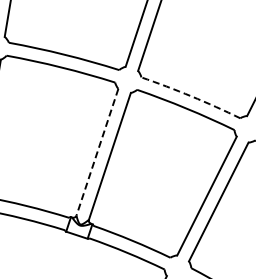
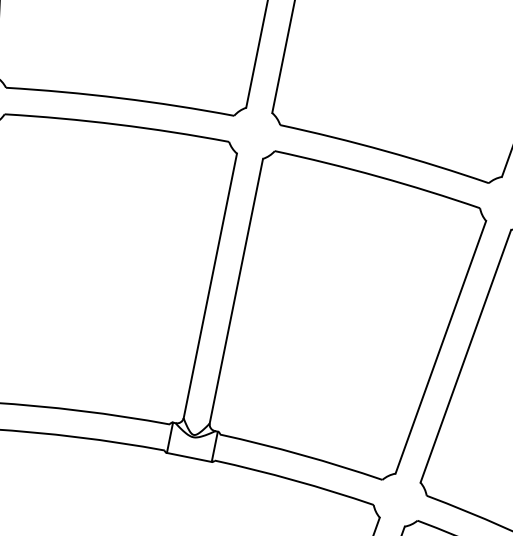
arc: (191, 96) -> (385, 151), dashed -> solid
line: (97, 152) -> (210, 286), dashed -> solid

